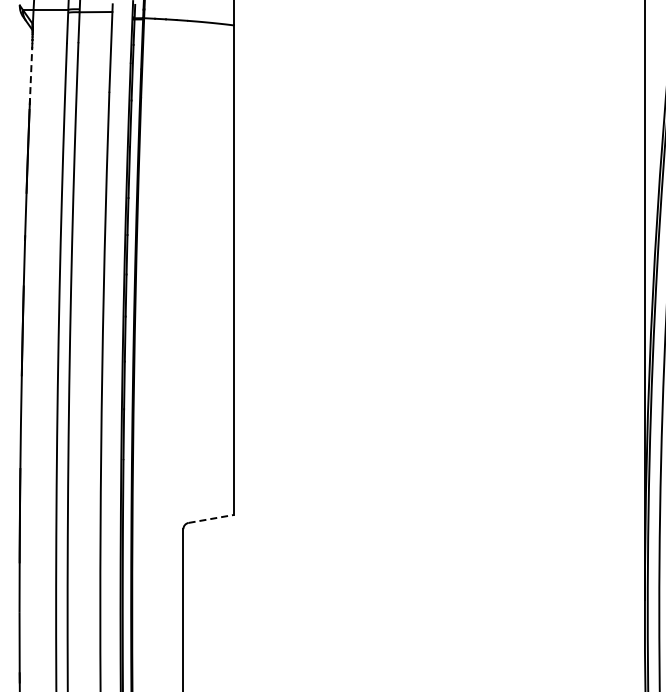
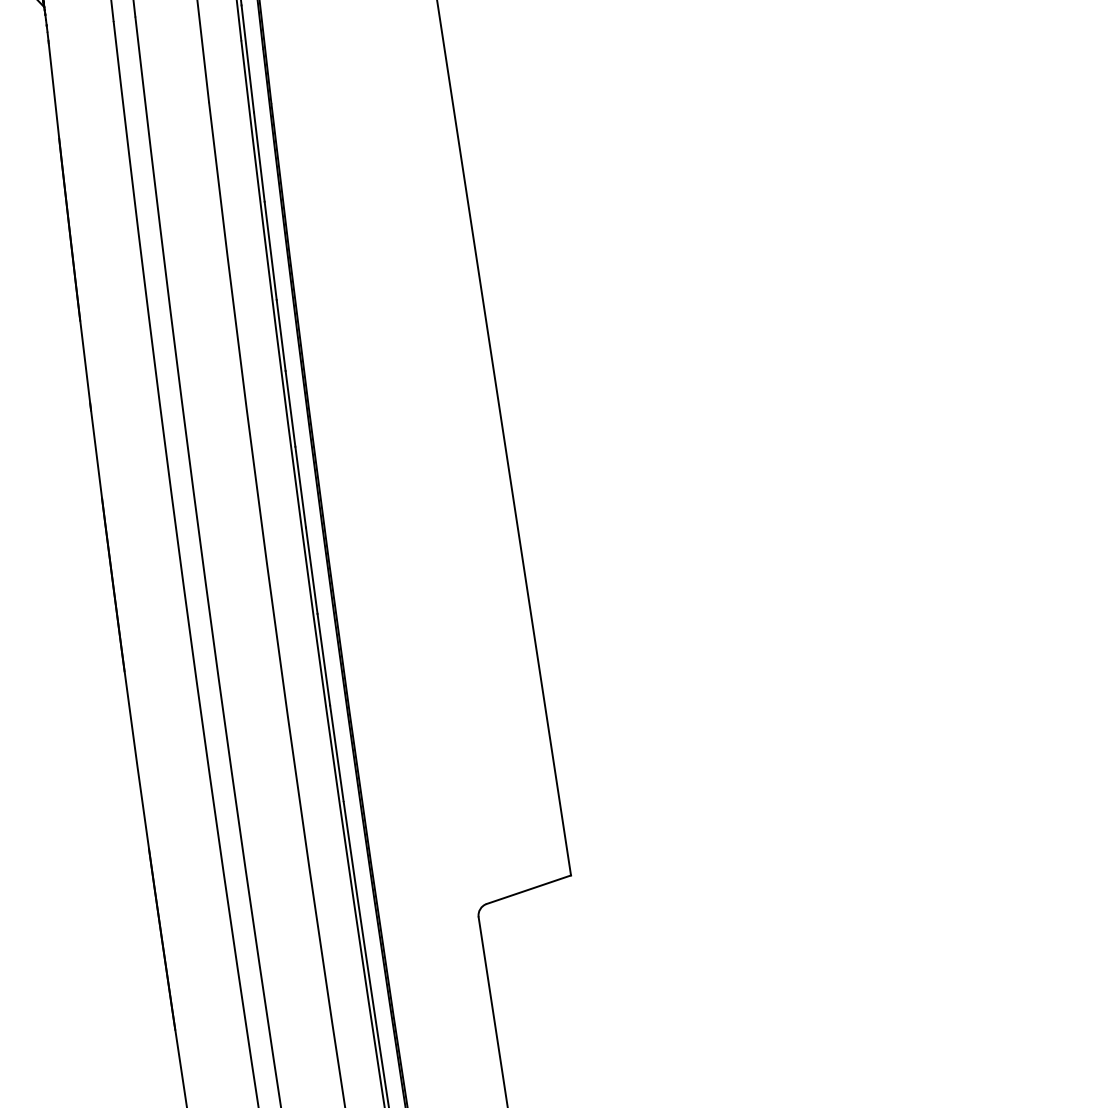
line: (31, 75) -> (55, 93), dashed -> solid
line: (211, 518) -> (529, 888), dashed -> solid

